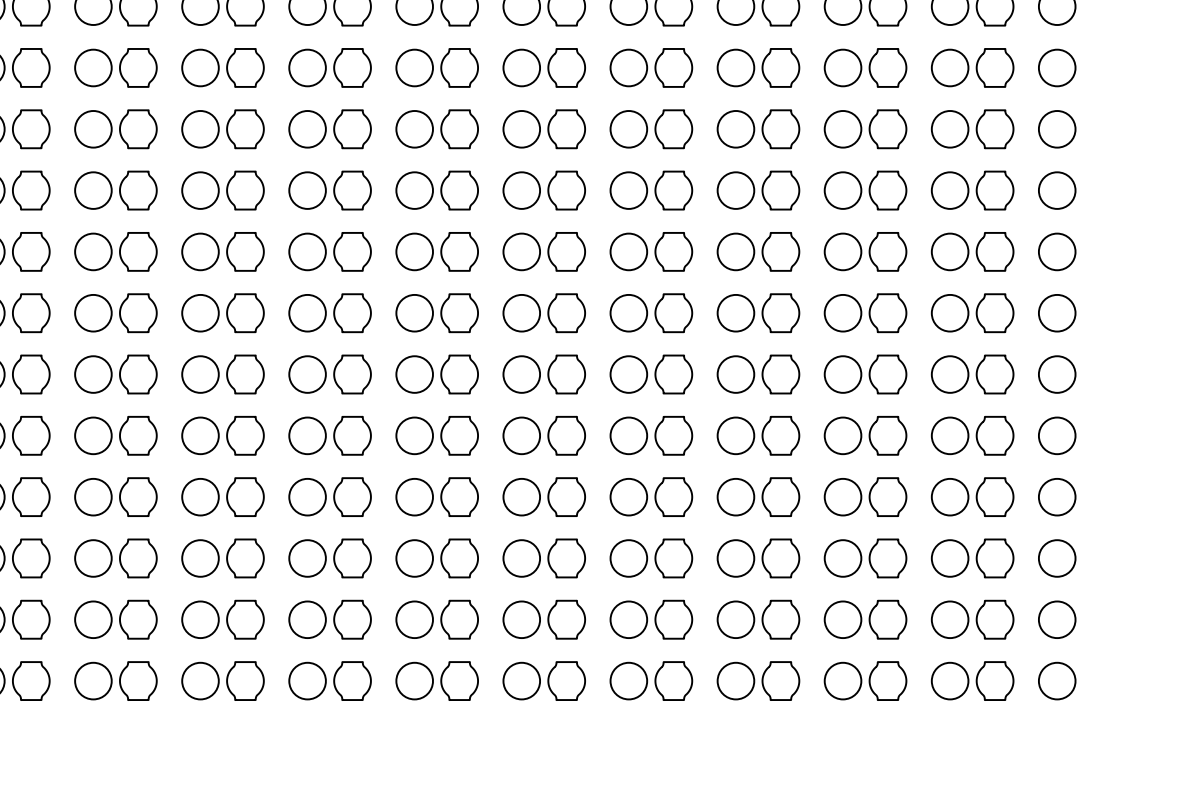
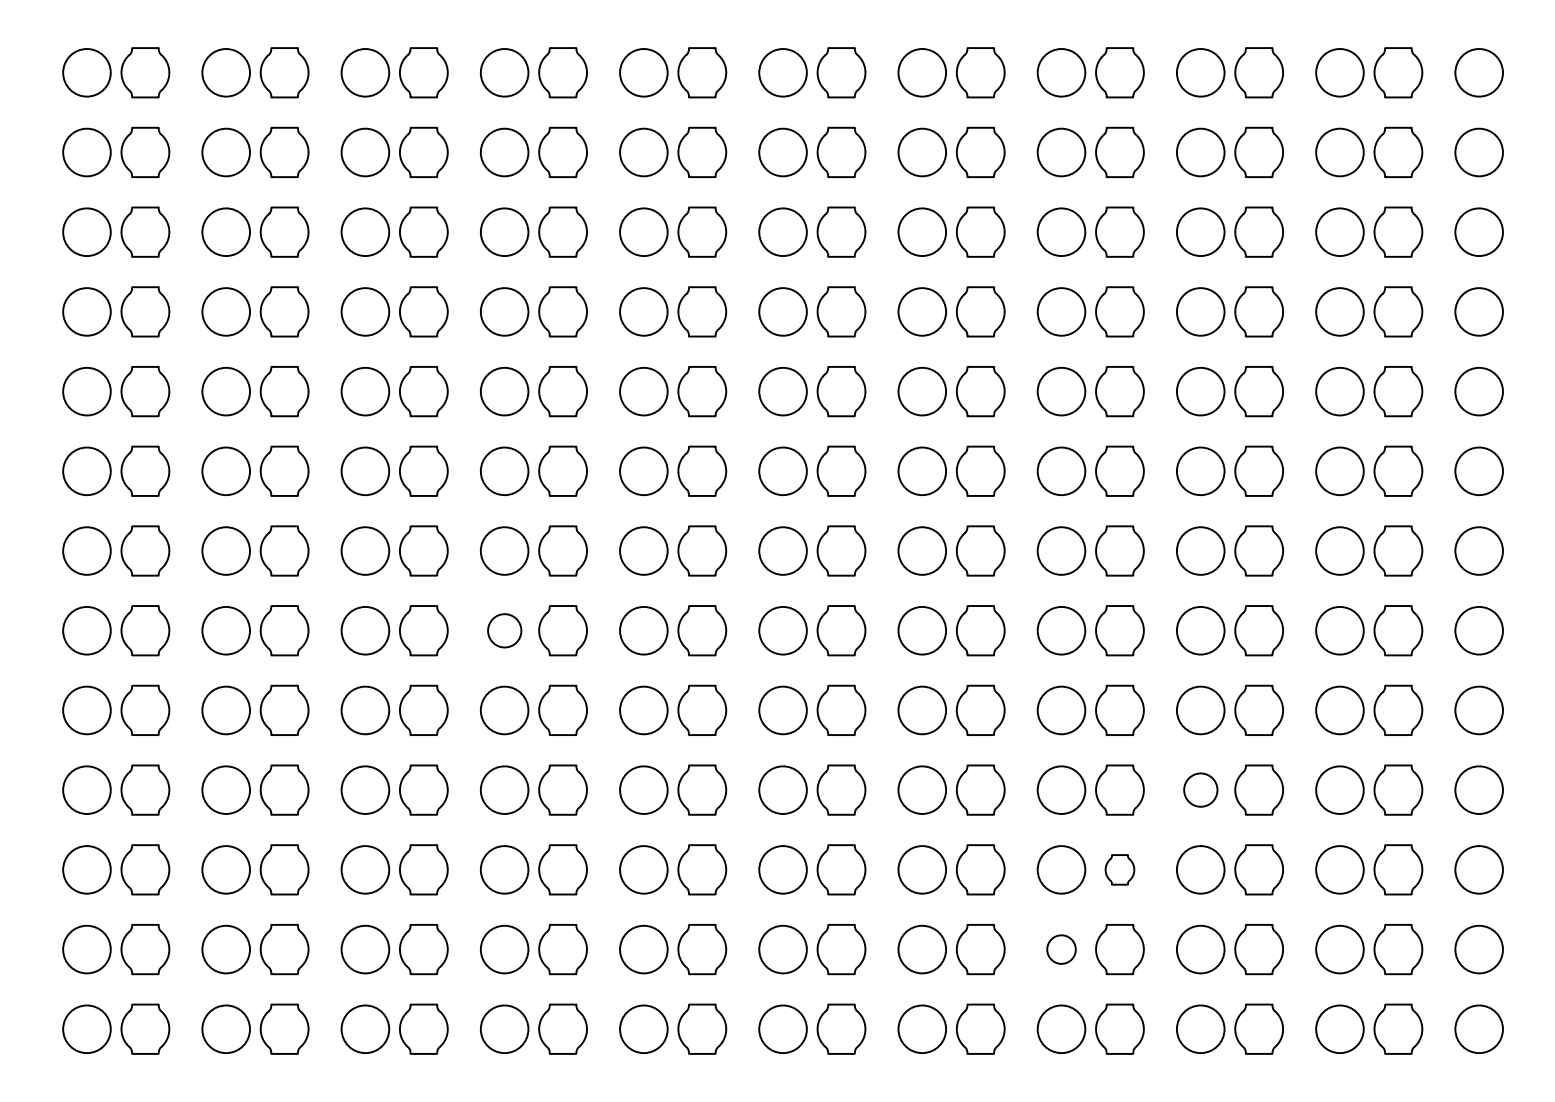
circle: (307, 374) -> (504, 630), size x0.7
circle: (842, 496) -> (1200, 789), size x0.7
part: (780, 558) -> (1119, 869), size x0.6
circle: (735, 619) -> (1061, 949), size x0.6

